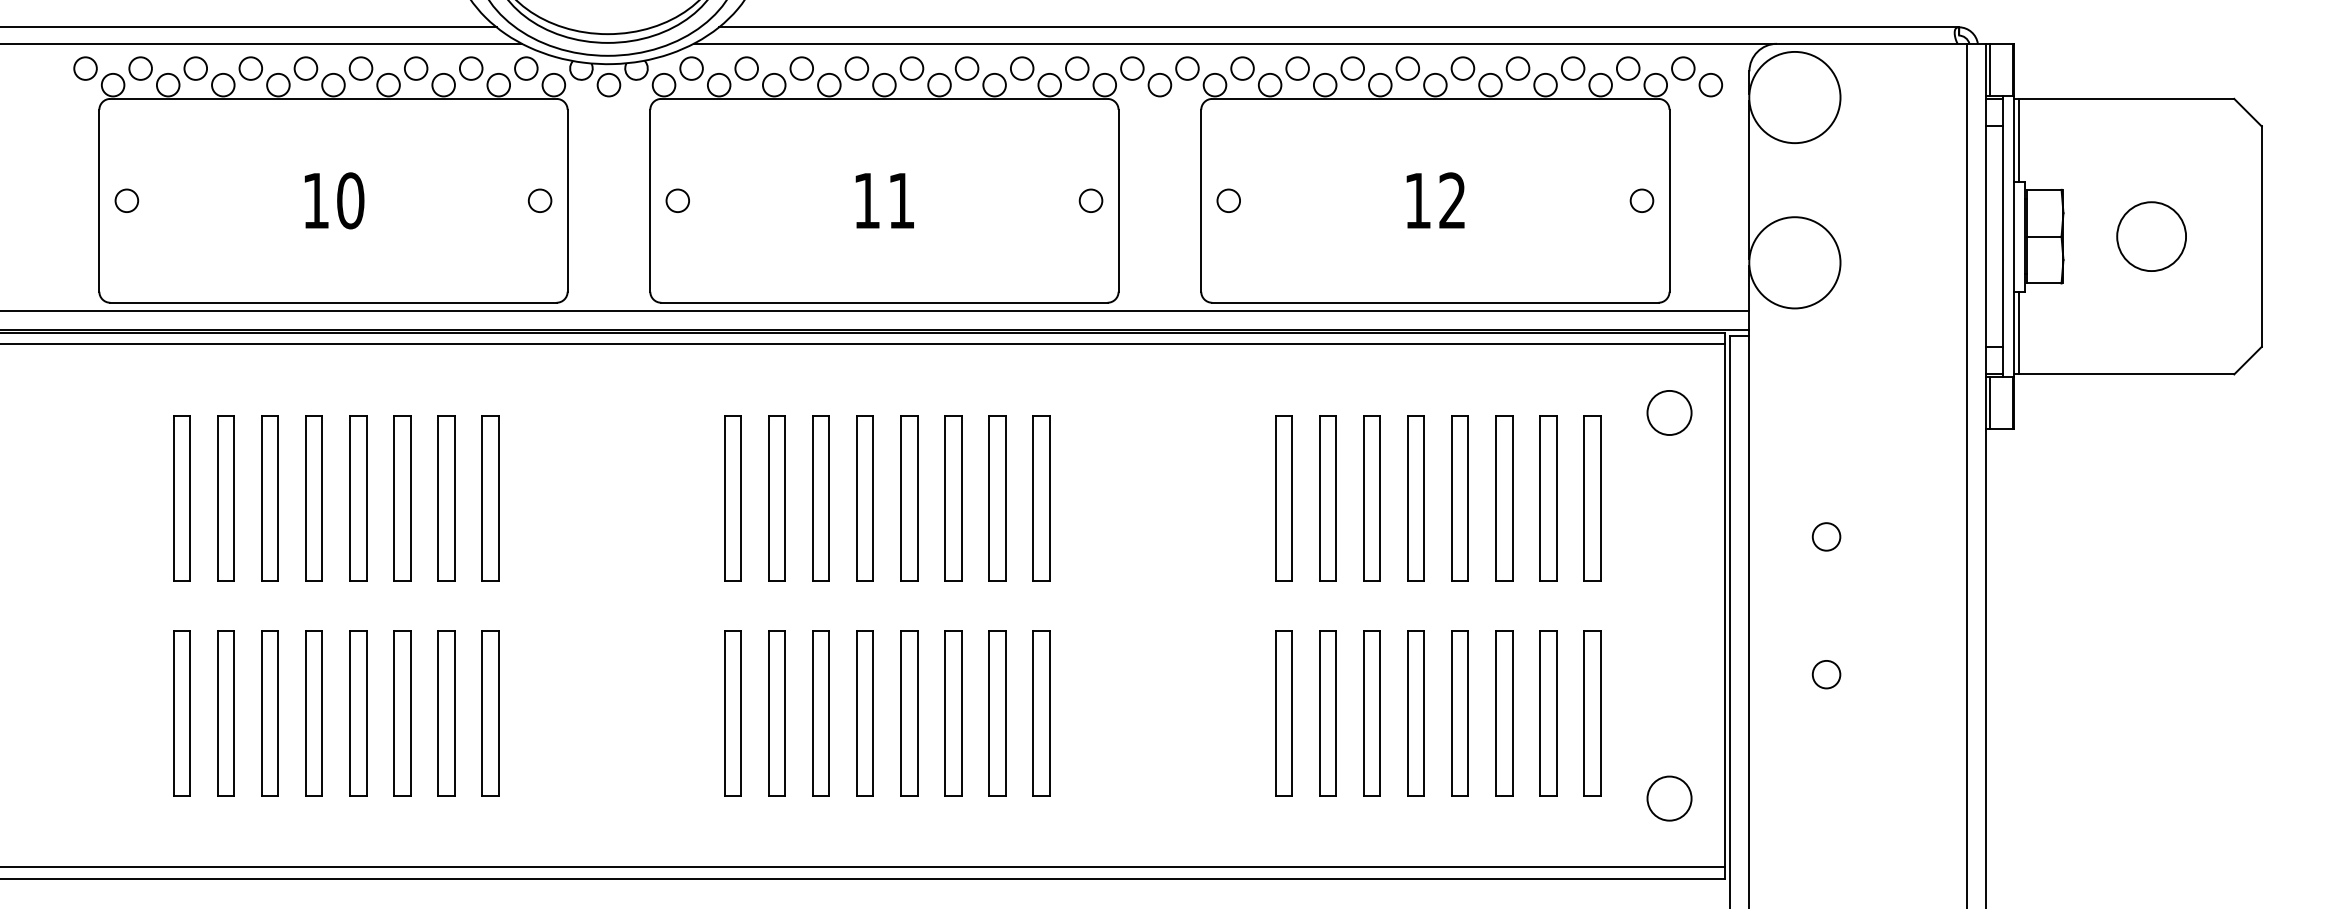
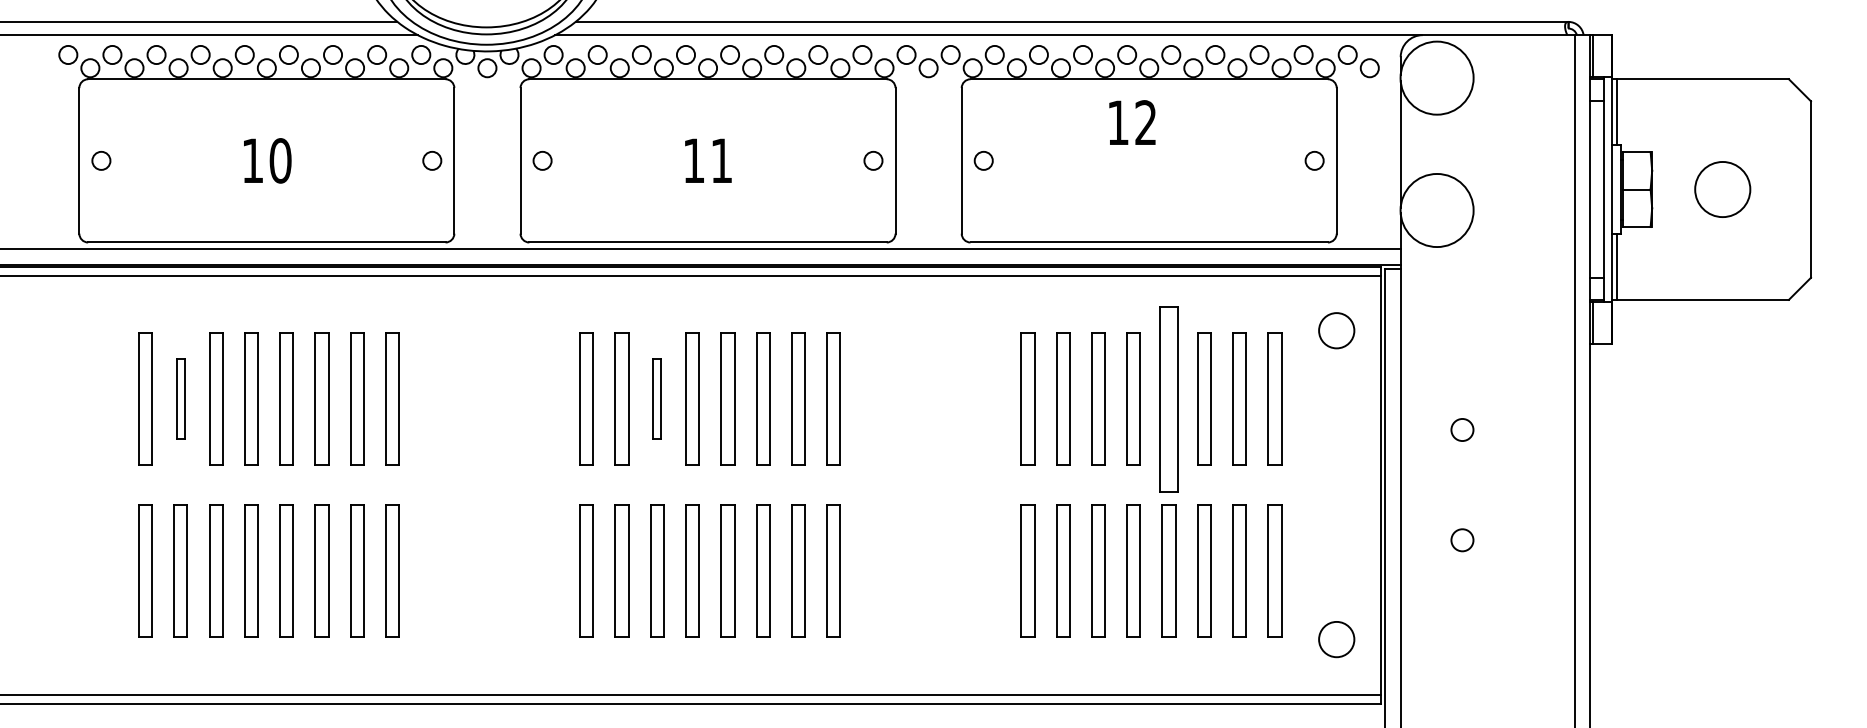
text: (1435, 200) -> (1132, 122), moved
part: (225, 497) -> (180, 398), size x0.6
part: (821, 497) -> (657, 398), size x0.6
part: (1459, 497) -> (1168, 398), size x1.4

